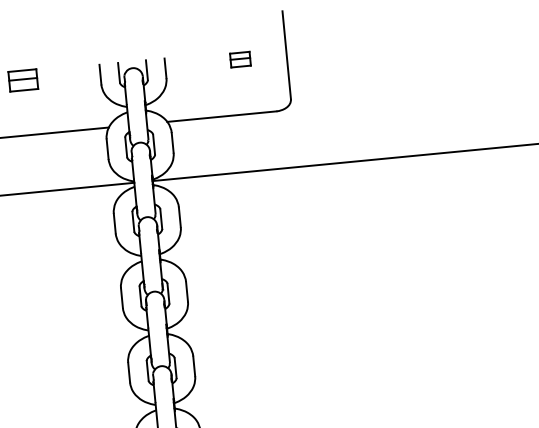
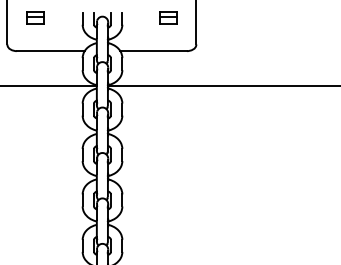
part: (240, 59) -> (168, 17), size x1.43

